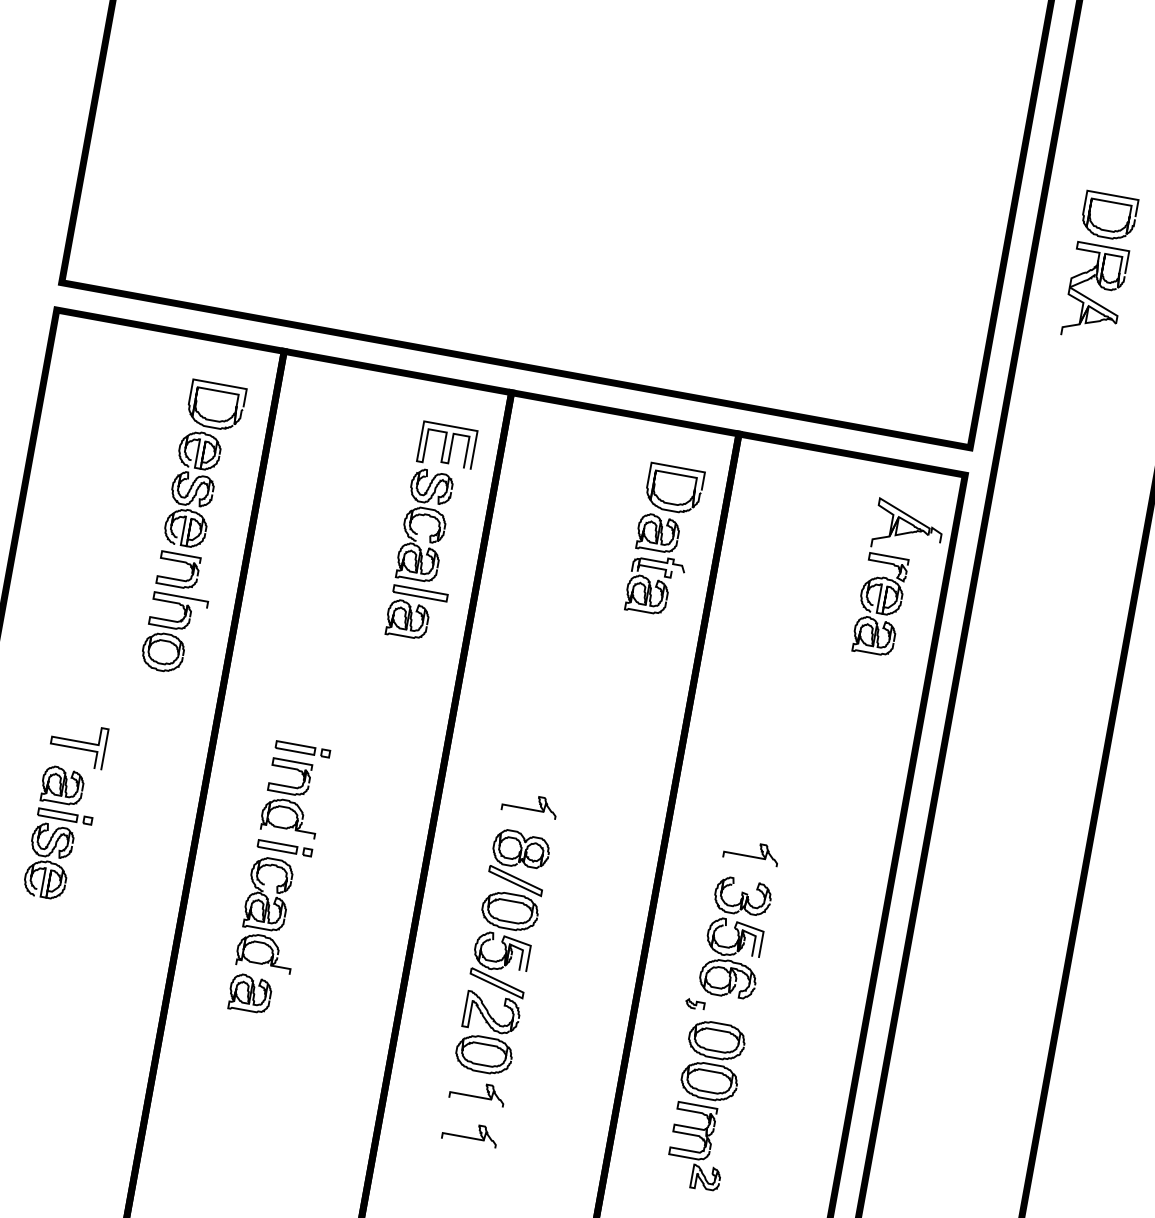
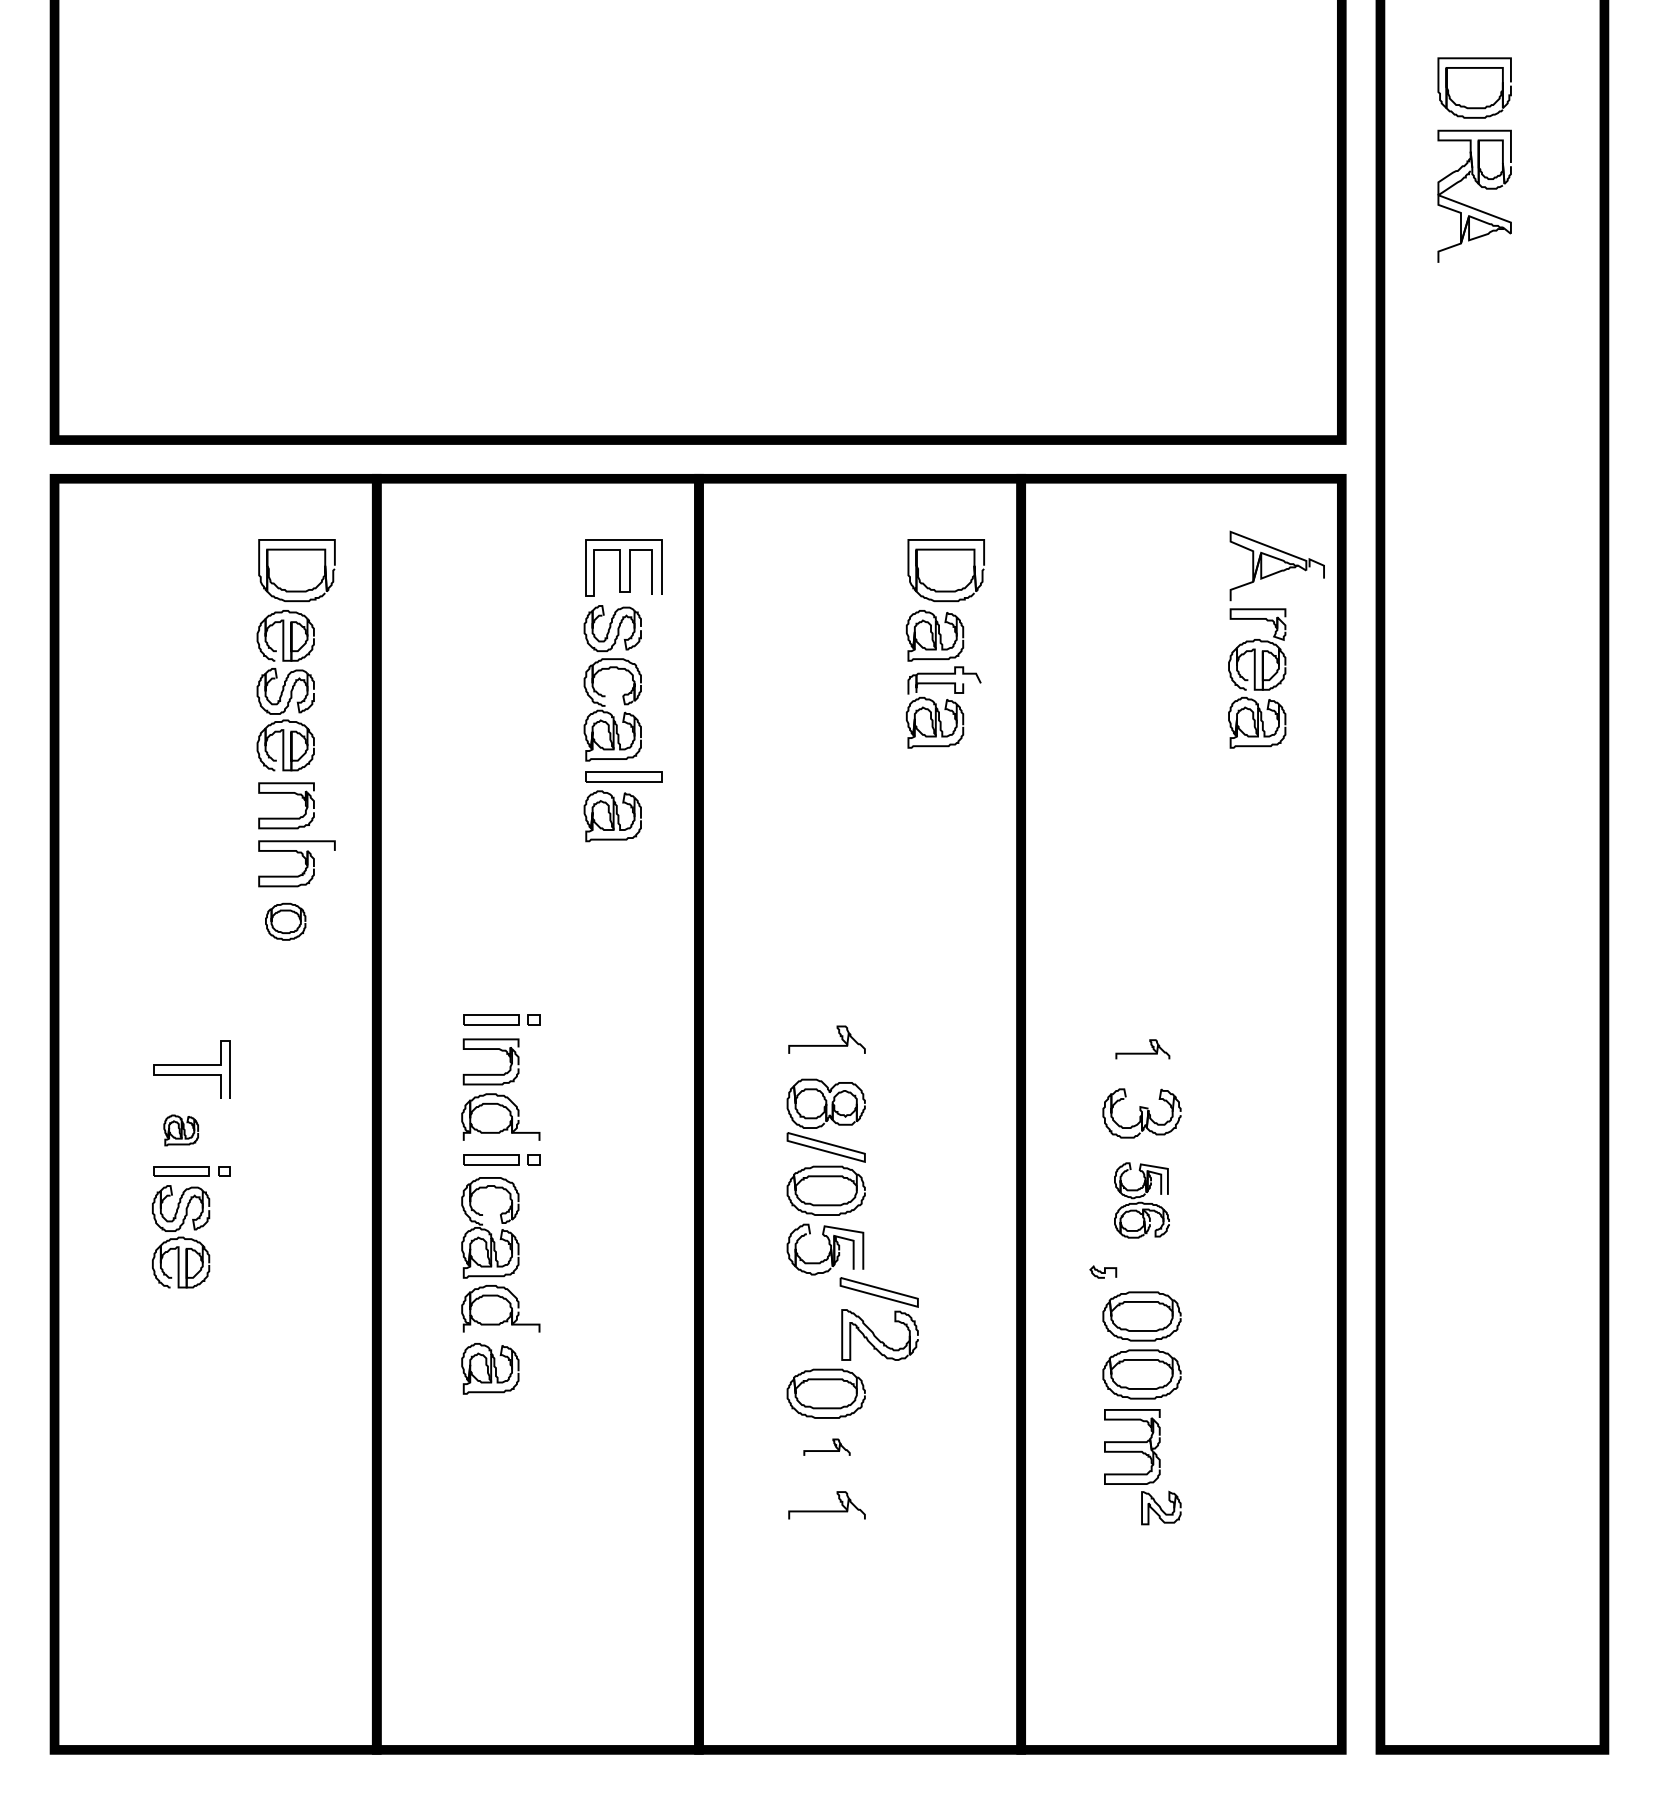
part: (162, 652) -> (285, 921), size x0.7
part: (62, 786) -> (181, 1130), size x0.6
part: (751, 852) -> (1142, 1049), size x0.7
part: (731, 958) -> (1141, 1200), size x0.7
part: (485, 1006) -> (869, 1327), moved
part: (477, 1092) -> (826, 1447), size x0.6

